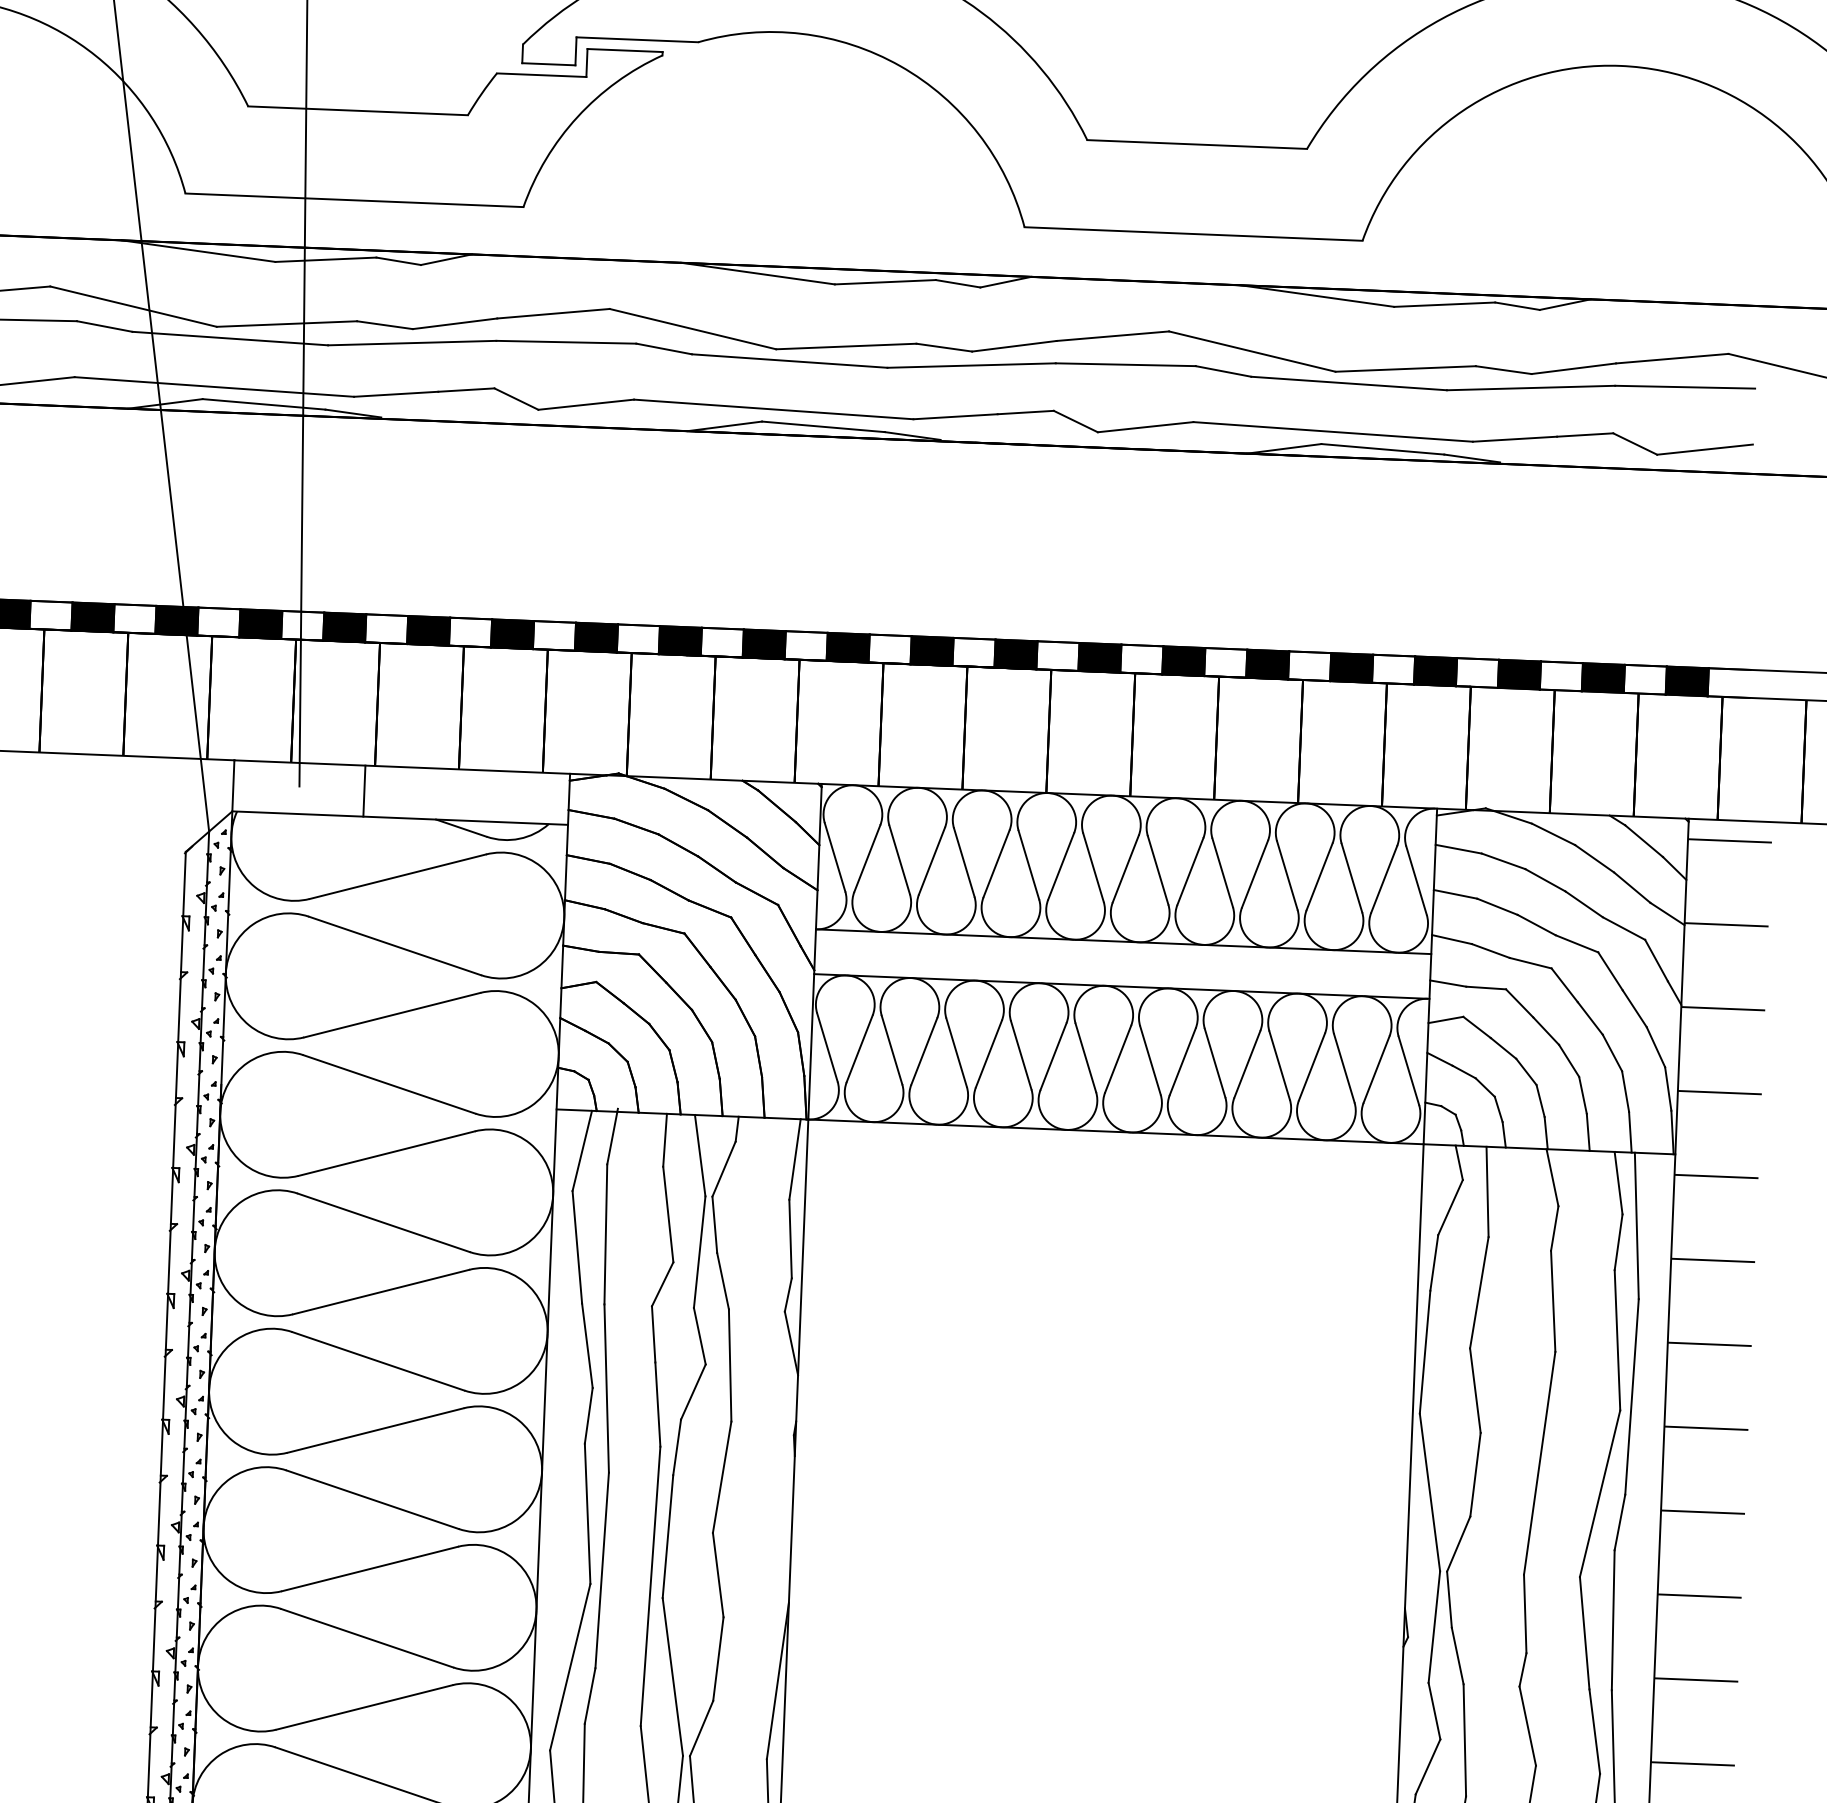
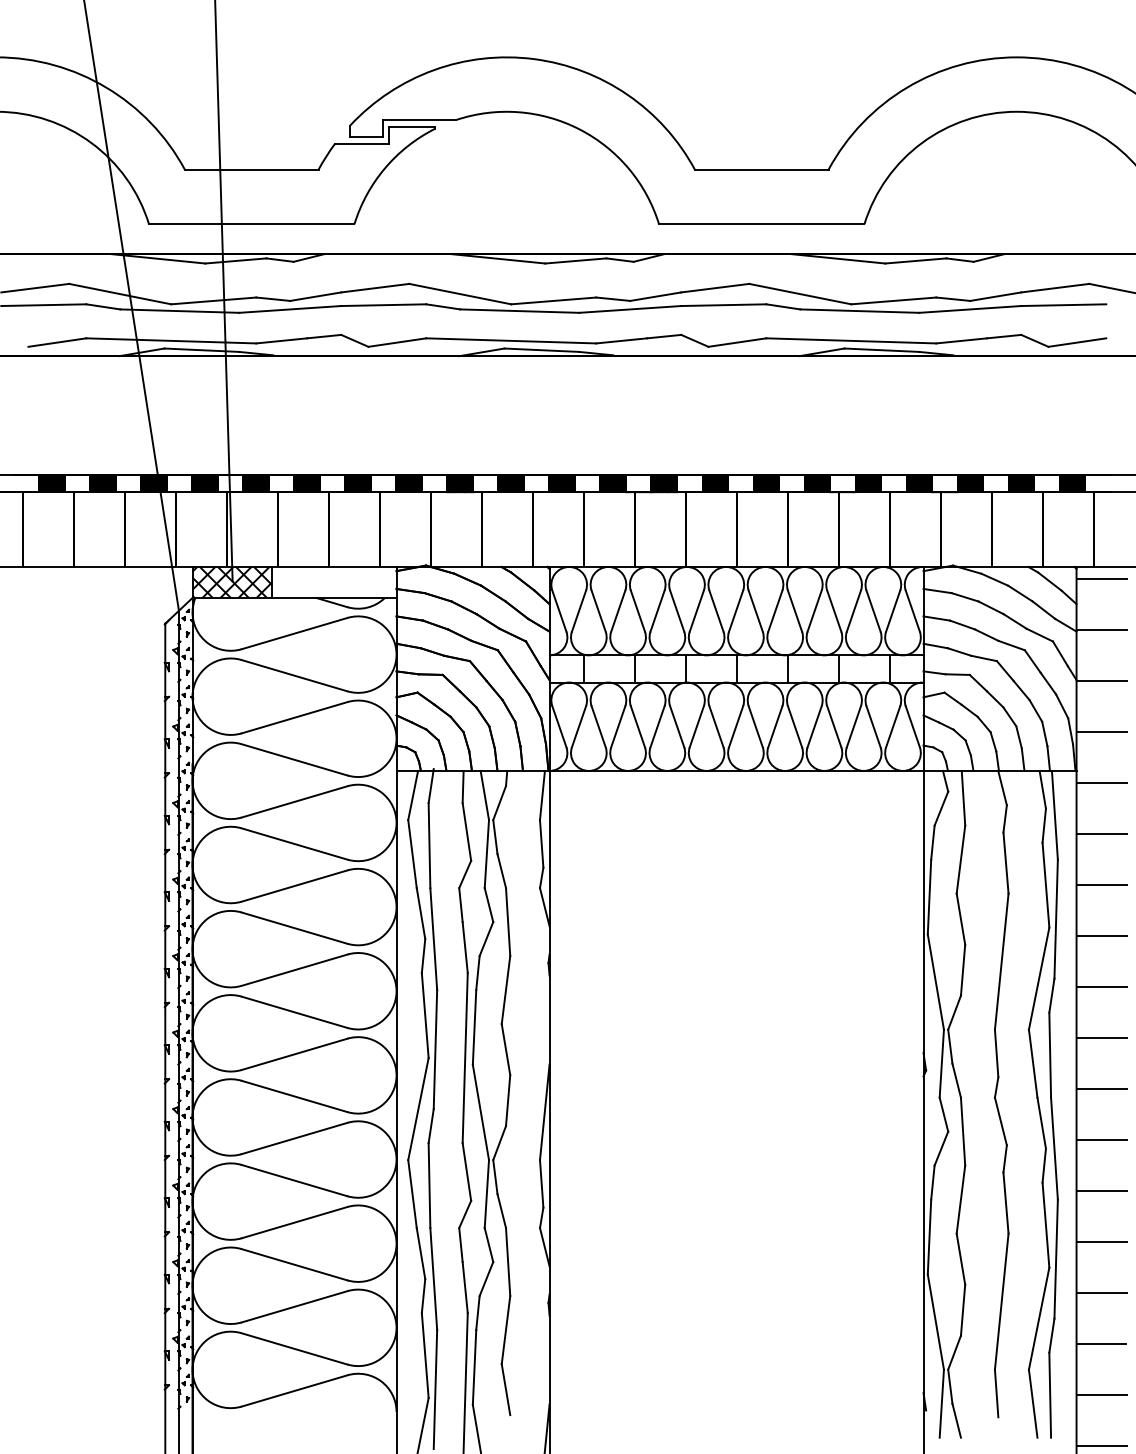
hatch: (299, 786) -> (232, 581), added
hatch: (1124, 963) -> (737, 668), added

